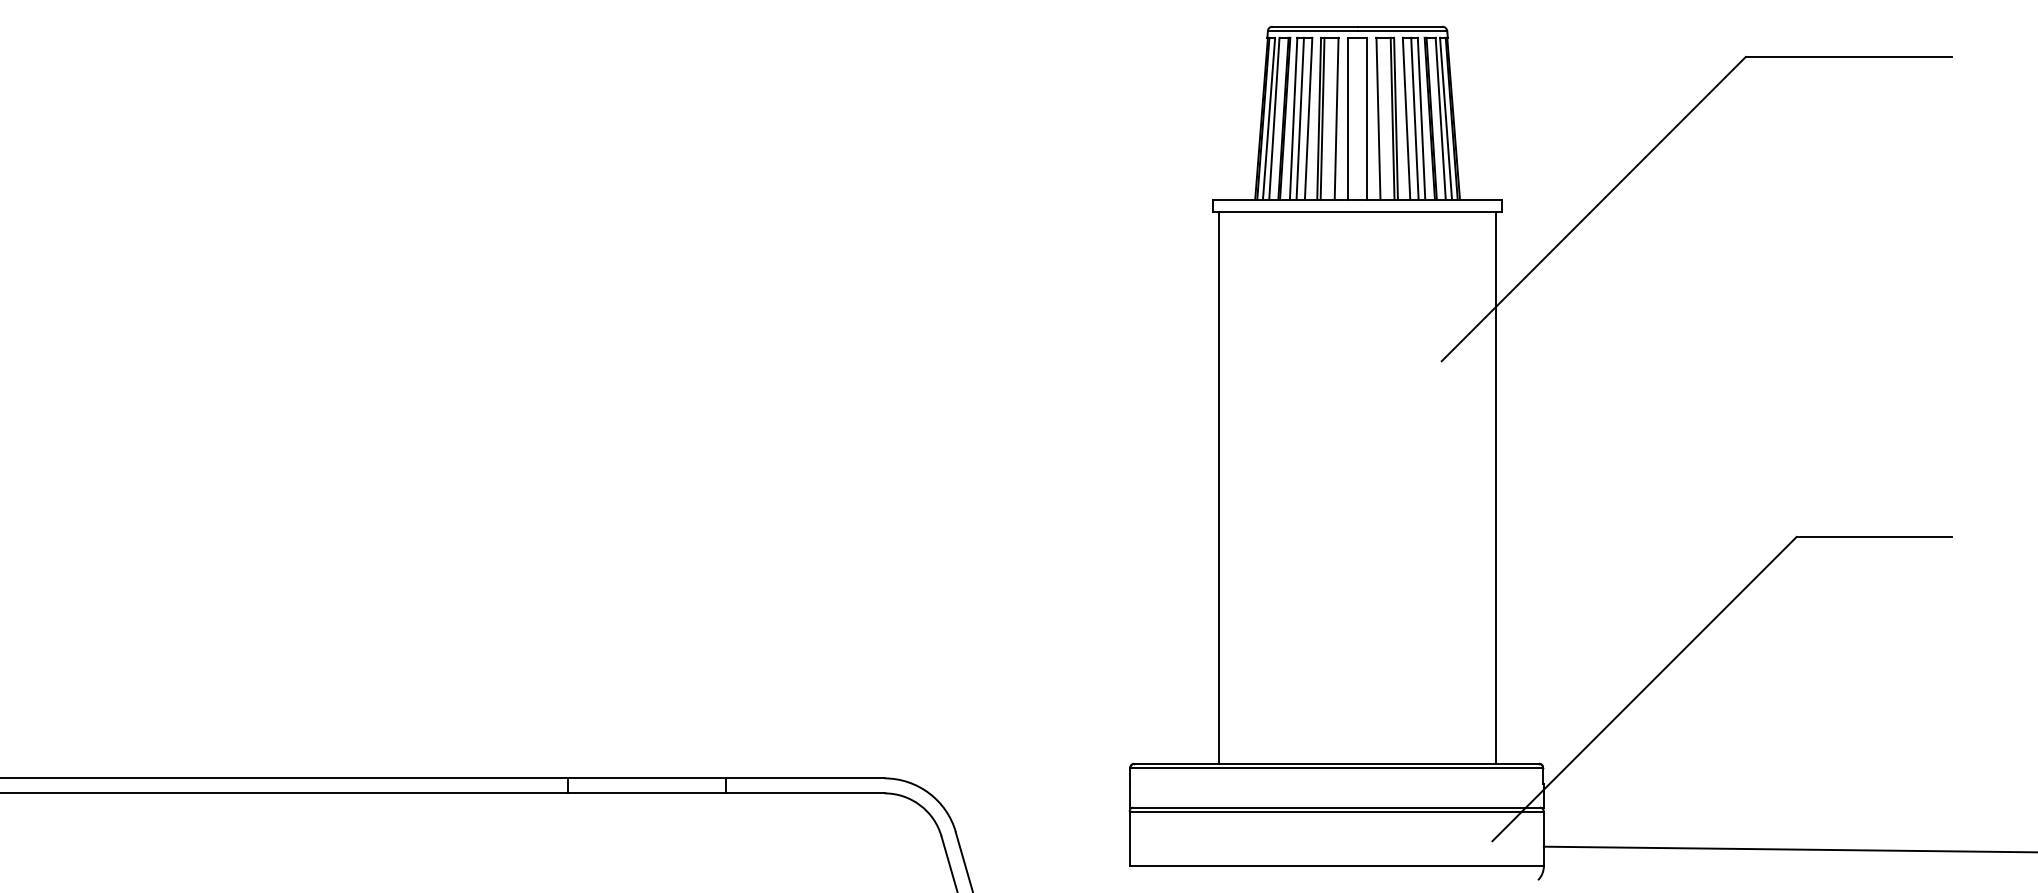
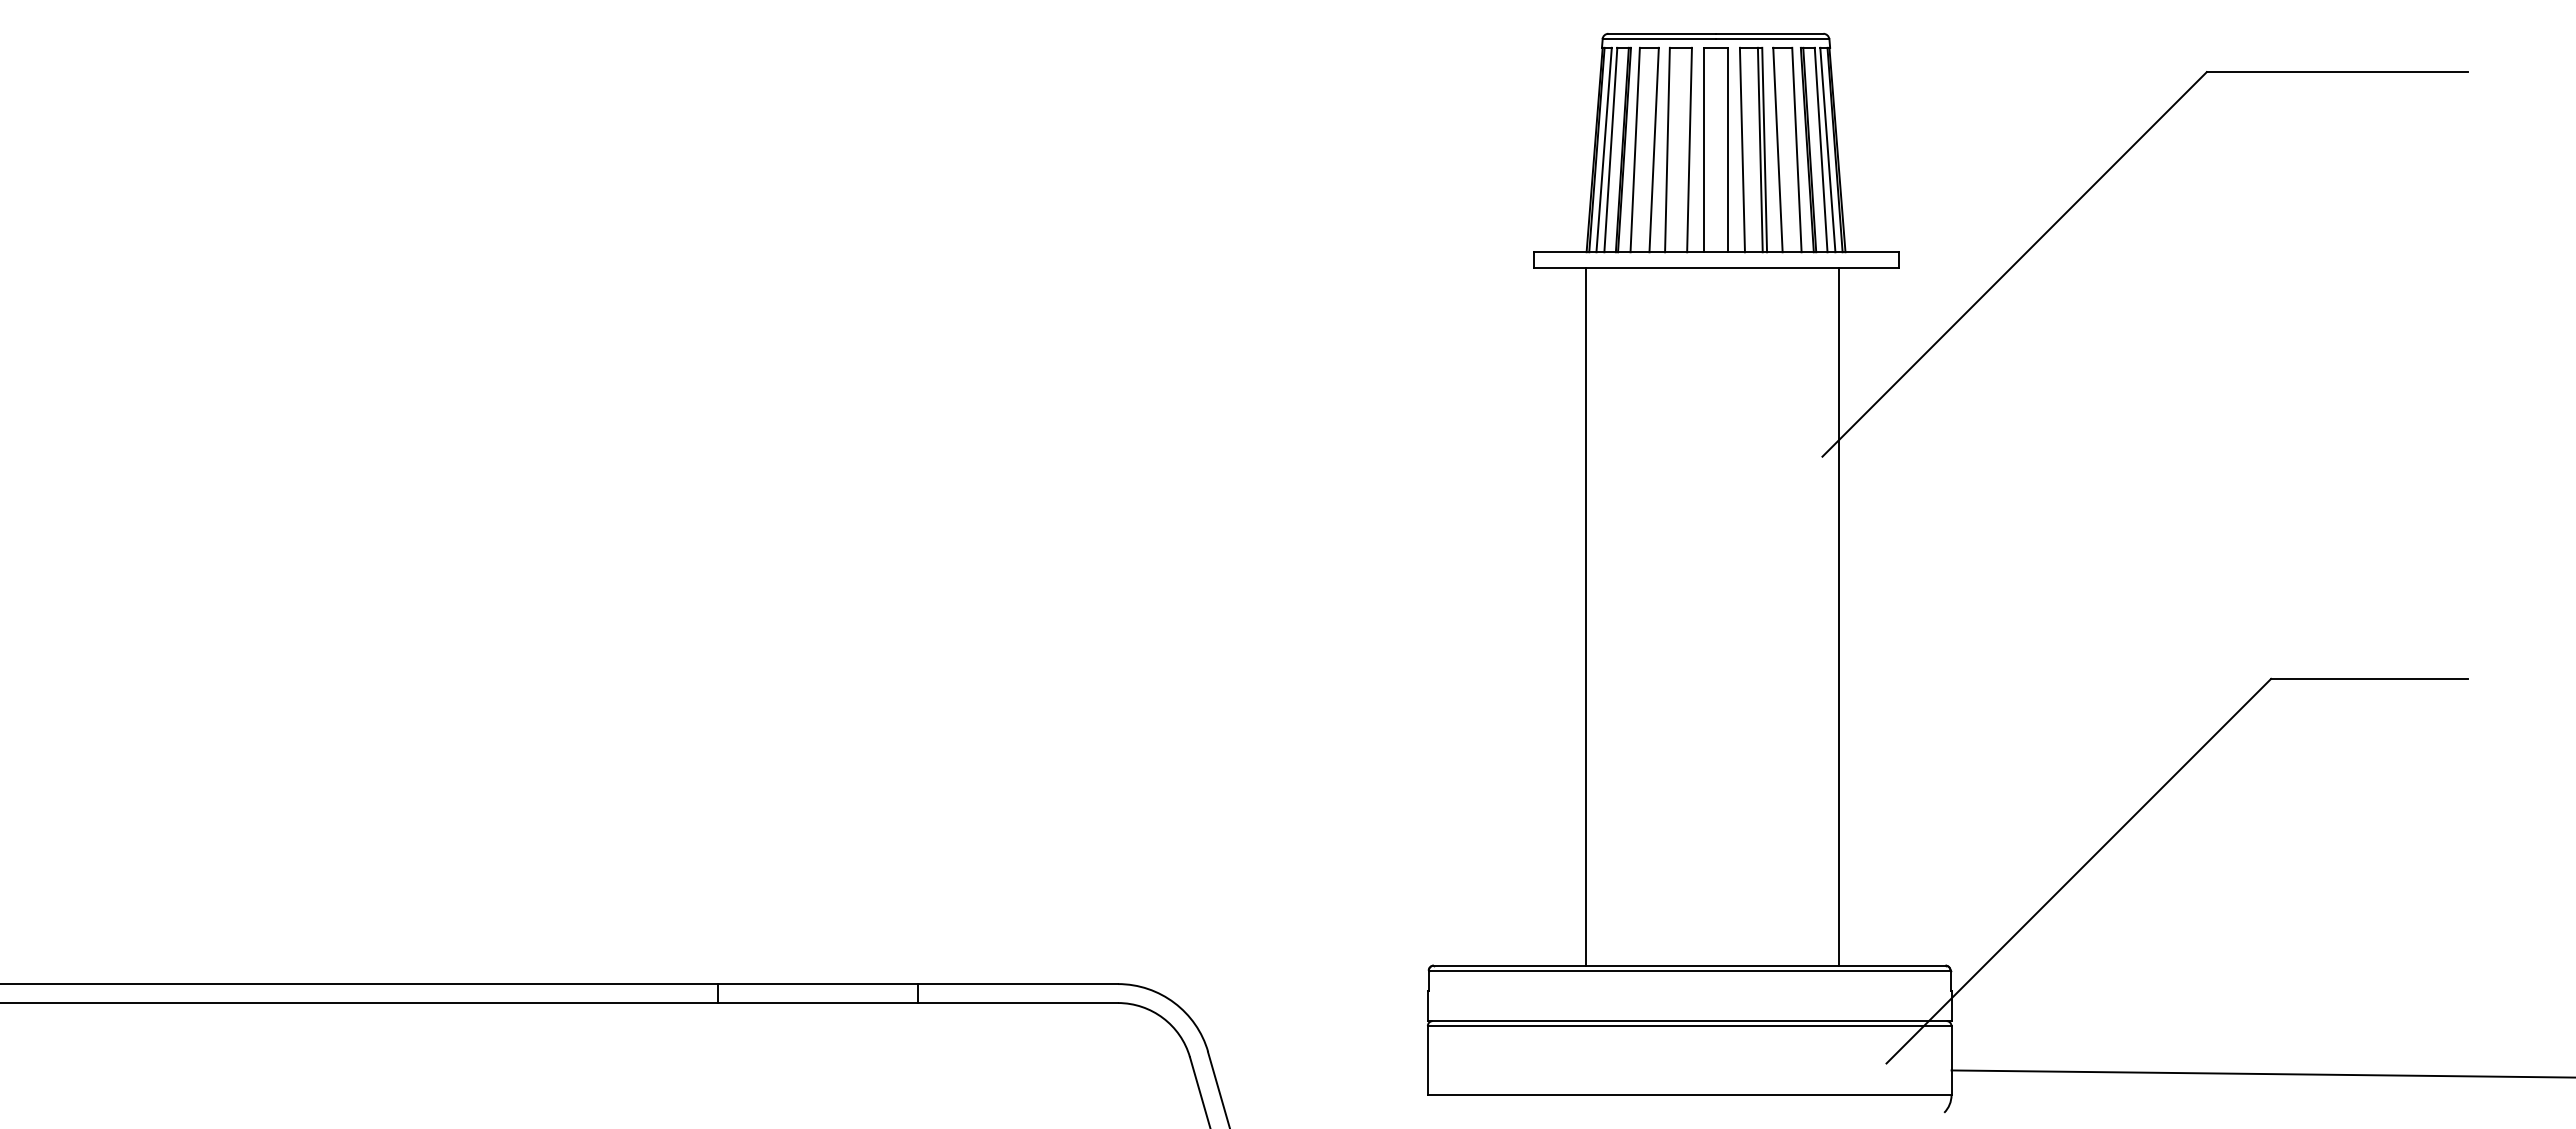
line: (1300, 118) -> (1643, 149), removed
line: (1322, 118) -> (1671, 149), removed
line: (1414, 118) -> (1788, 149), removed
line: (1219, 487) -> (1586, 616), moved
line: (1496, 487) -> (1839, 616), moved

